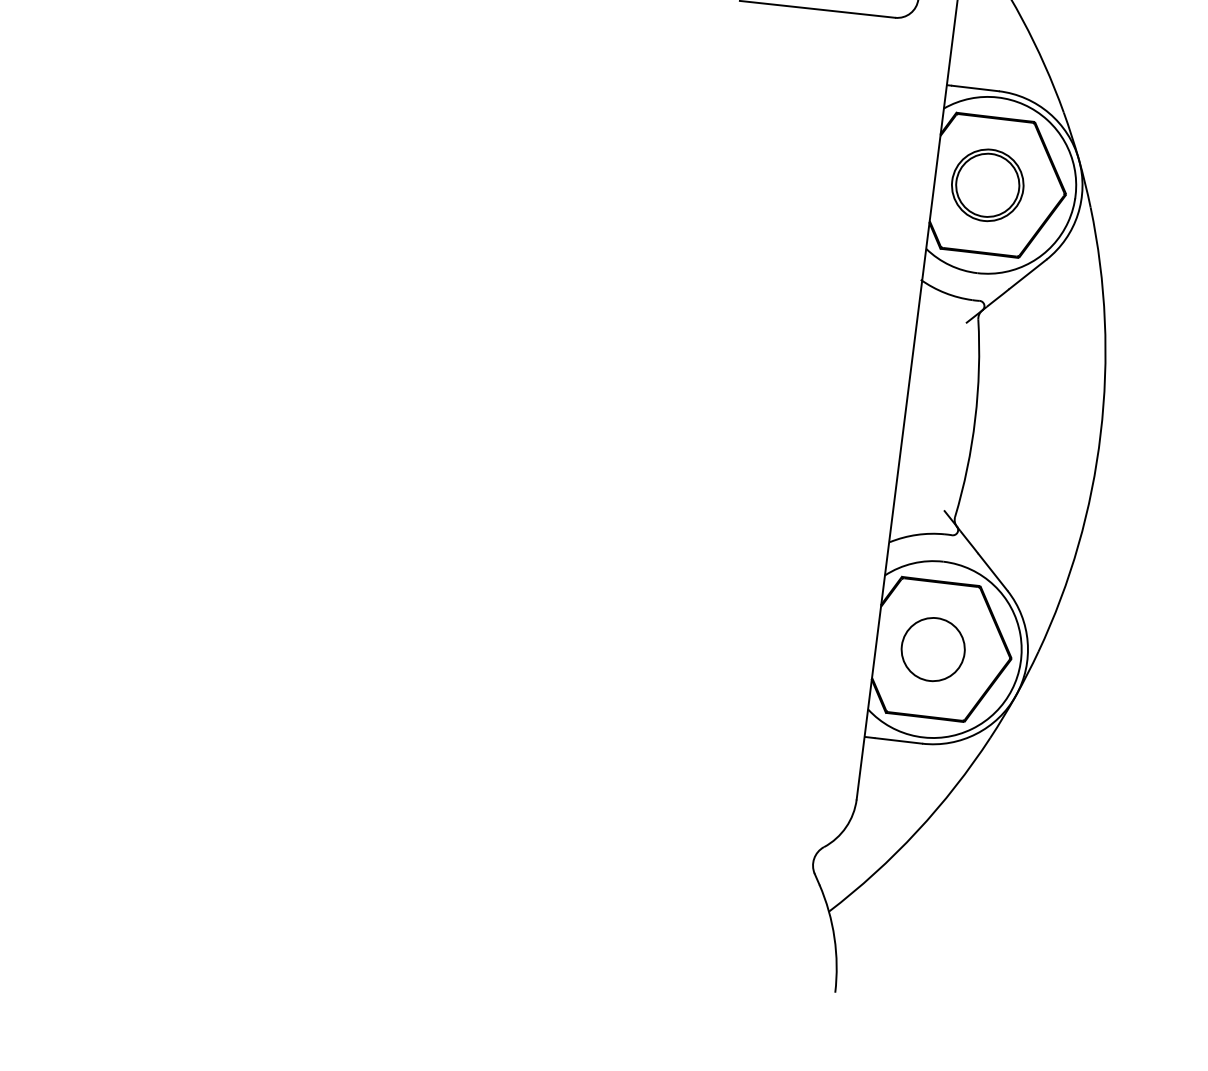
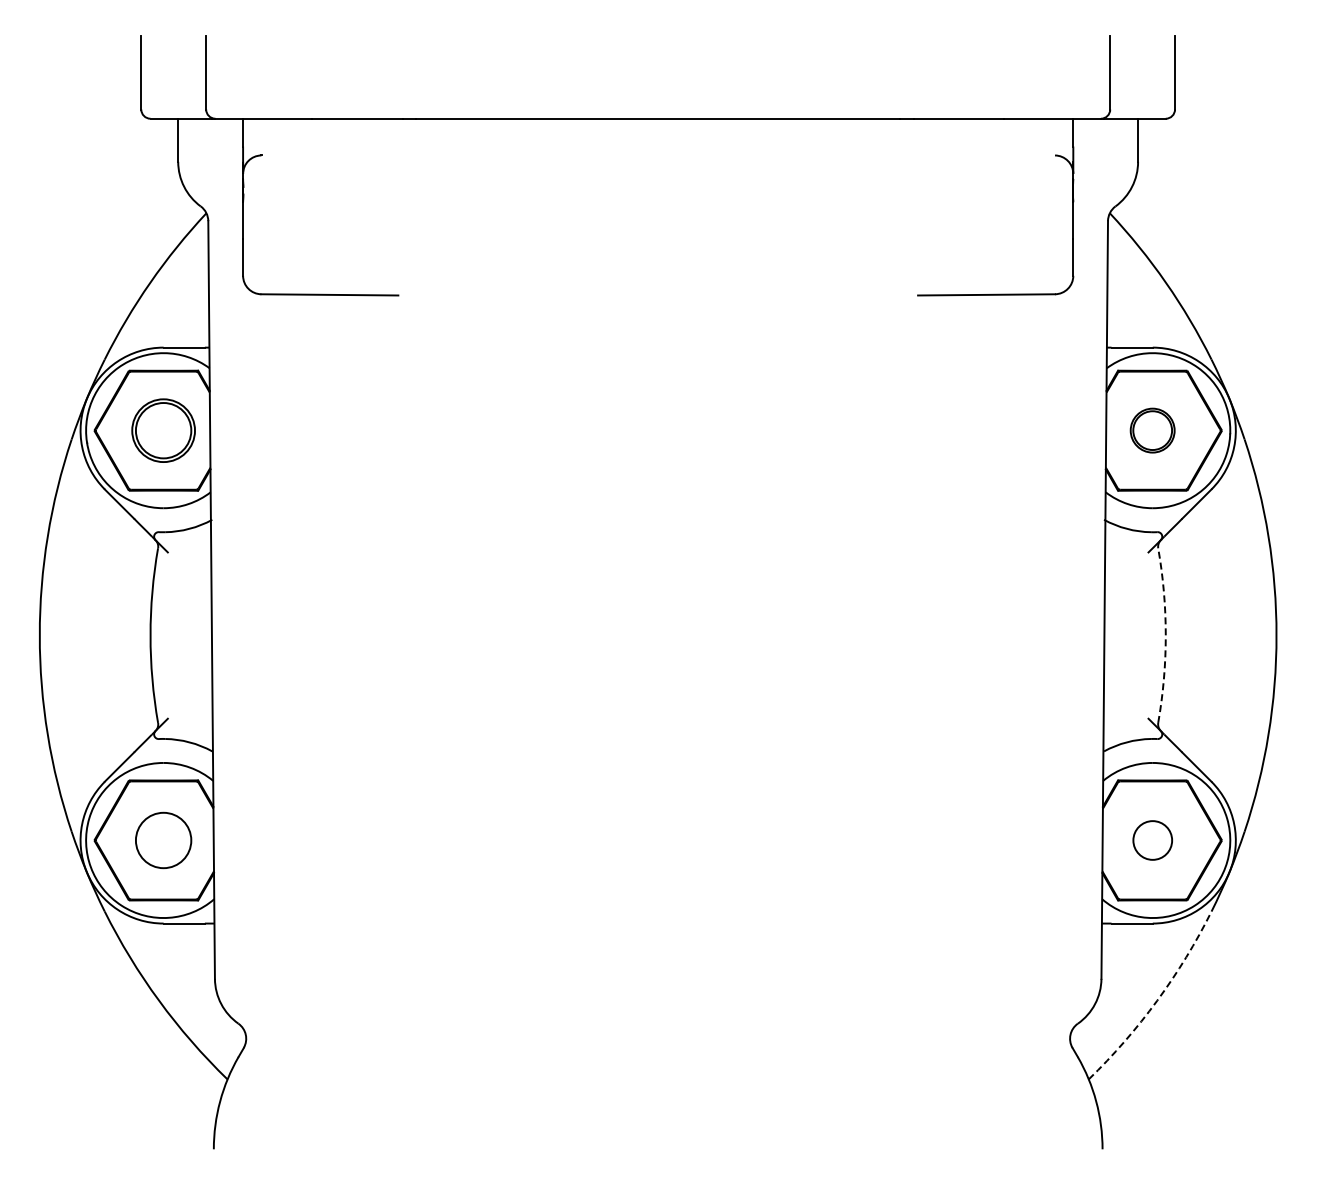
part: (987, 185) -> (1152, 430), size x0.7
arc: (974, 419) -> (1165, 635), solid -> dashed
circle: (932, 649) -> (1152, 840), size x0.7
arc: (917, 831) -> (1157, 1000), solid -> dashed

